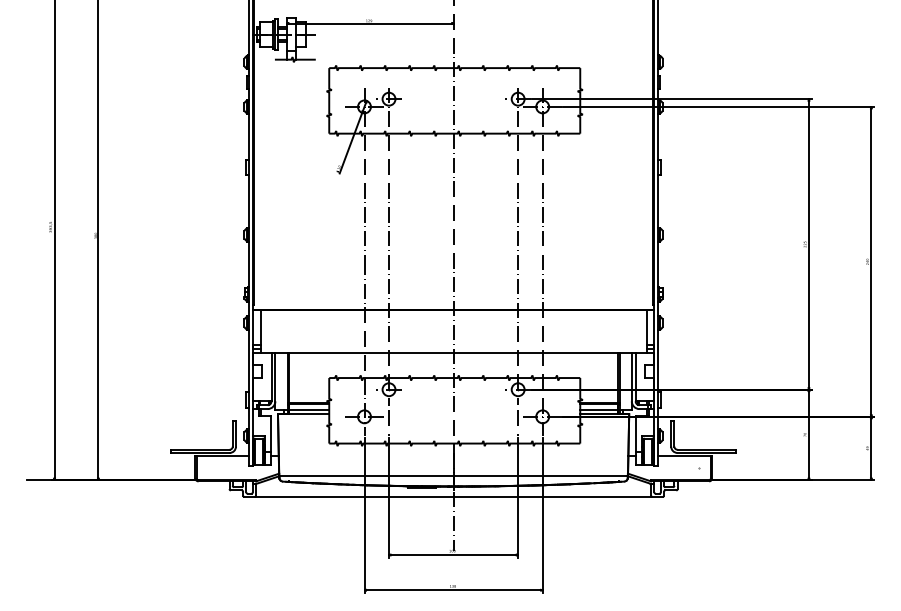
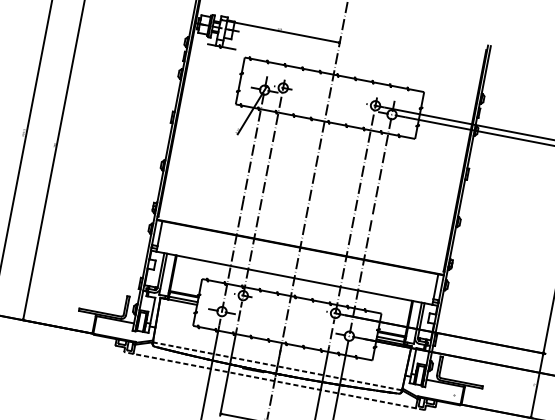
line: (453, 476) -> (277, 366), solid -> dashed
line: (453, 496) -> (274, 380), solid -> dashed

